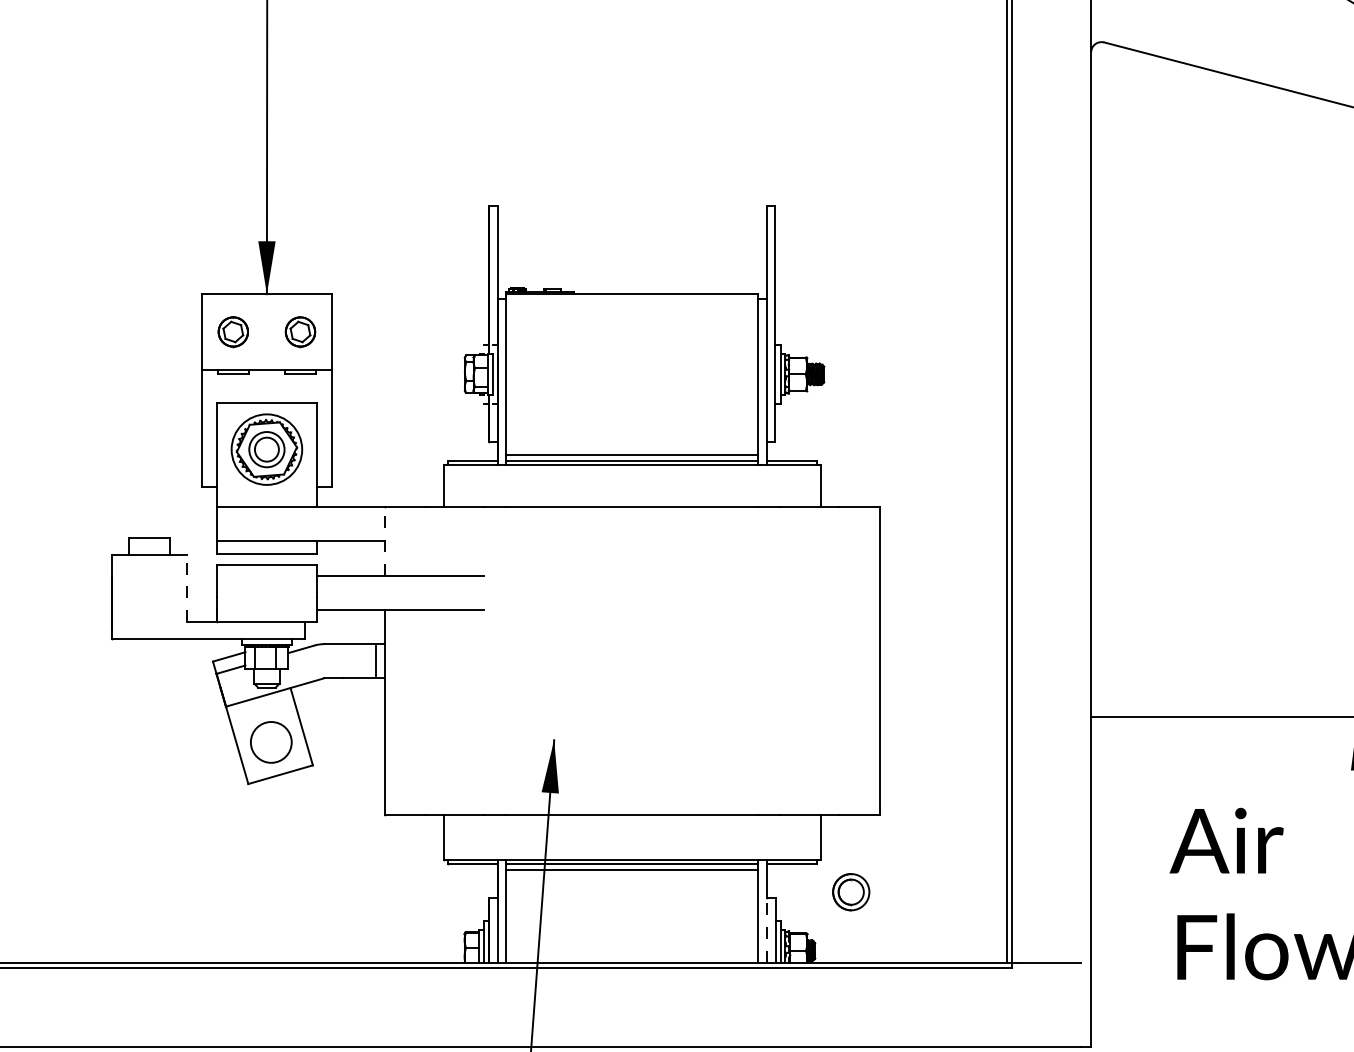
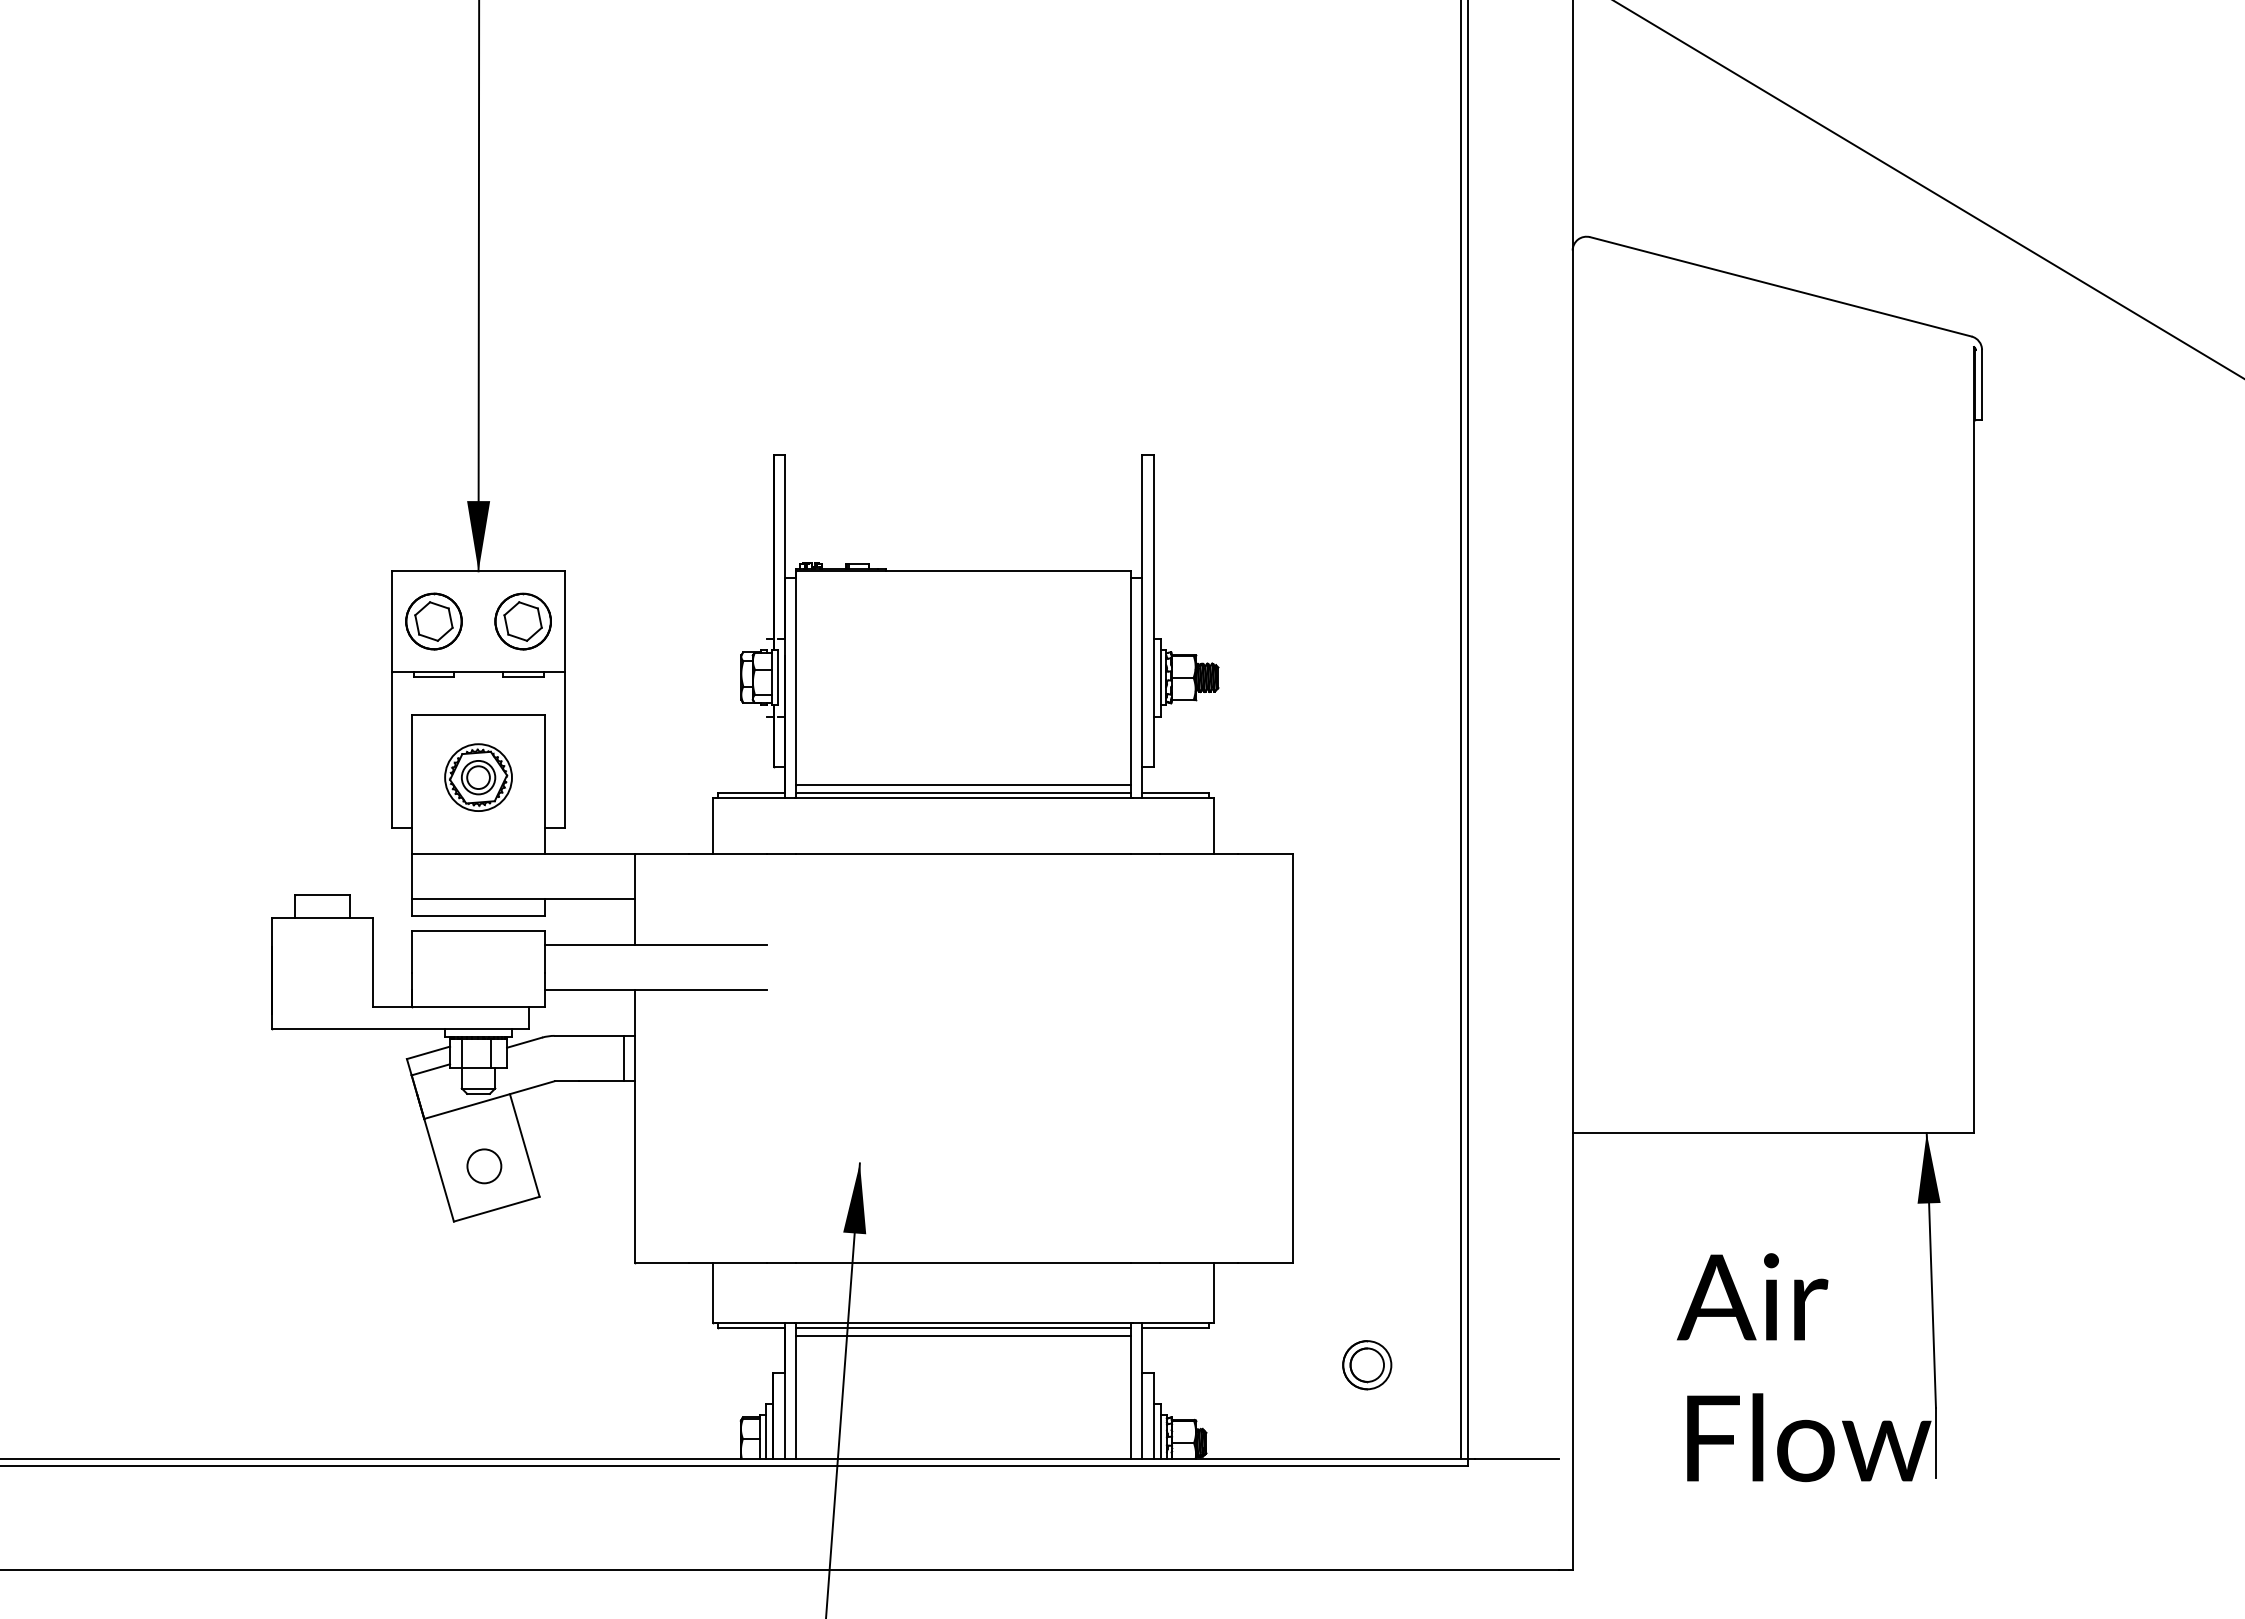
part: (232, 331) -> (433, 621), size x1.43
part: (300, 331) -> (522, 621), size x1.43
part: (266, 449) -> (478, 777), size x0.71
line: (384, 540) -> (634, 898), dashed -> solid
line: (187, 588) -> (372, 962), dashed -> solid
circle: (271, 742) -> (484, 1166), size x0.62
part: (851, 892) -> (1367, 1365), moved
line: (767, 930) -> (1142, 1416), dashed -> solid

